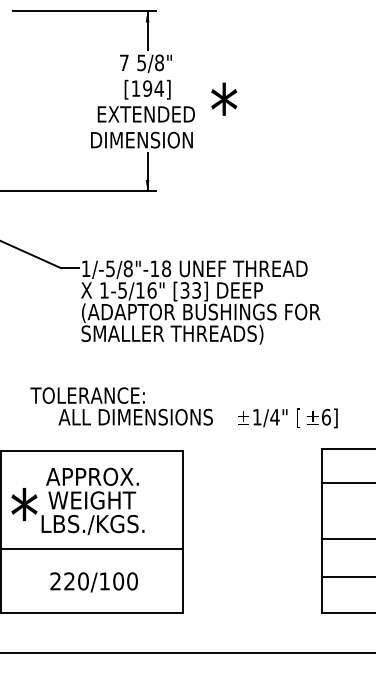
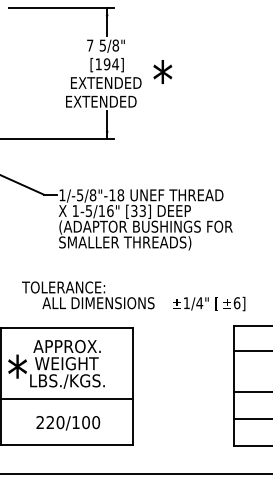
text: (142, 139) -> (103, 101), DIMENSION -> EXTENDED

